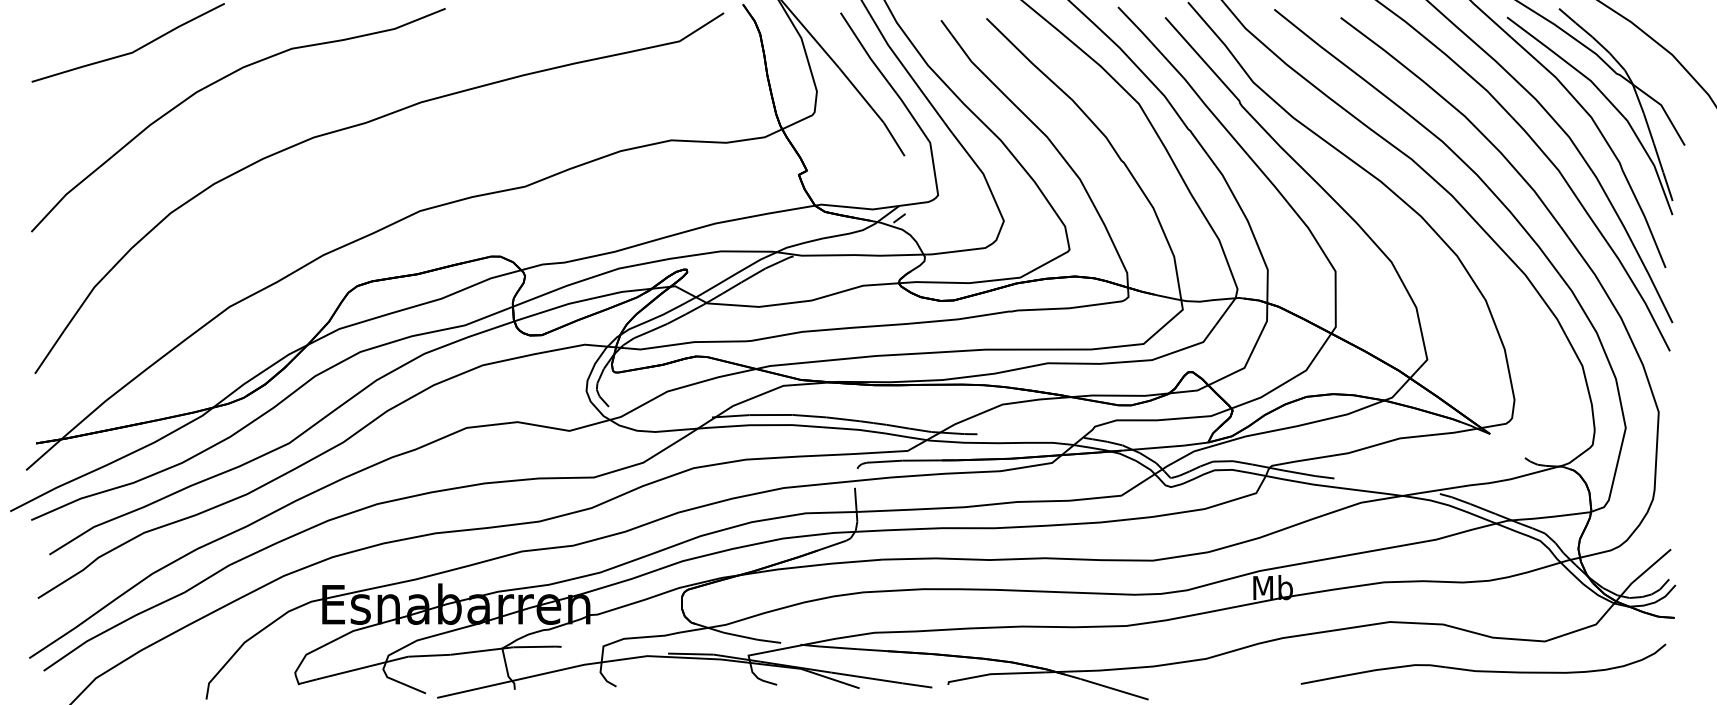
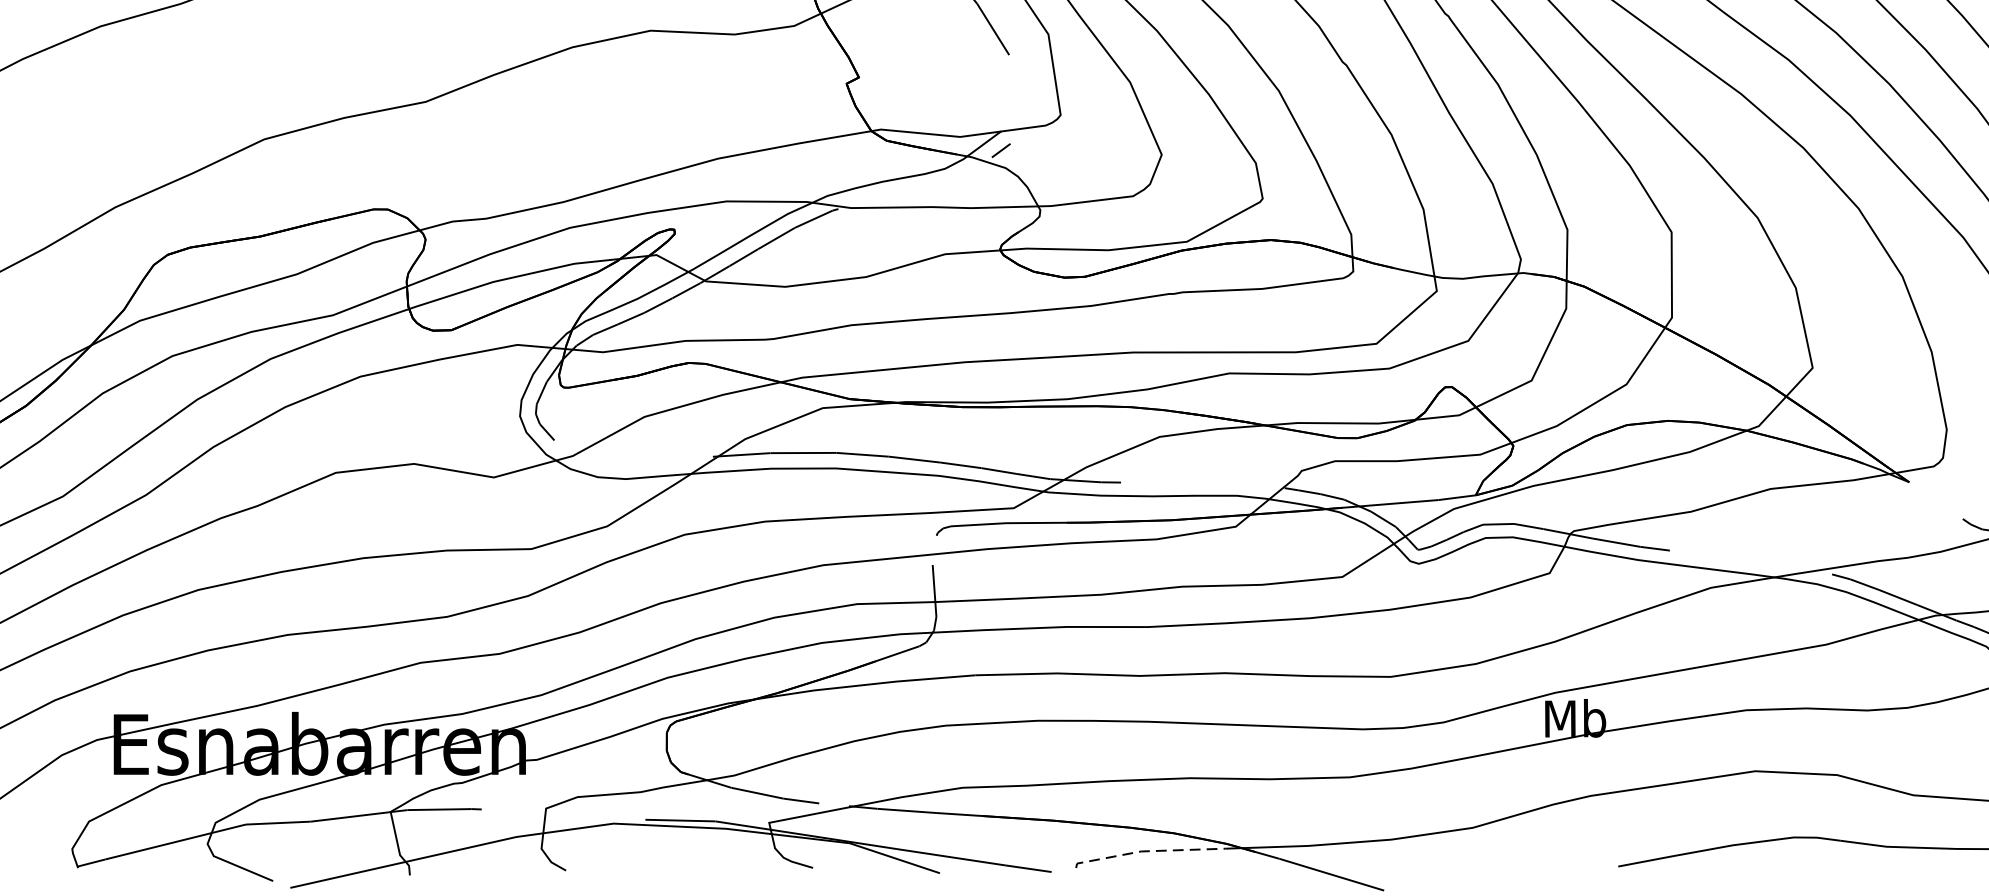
line: (994, 674) -> (1147, 851), solid -> dashed

